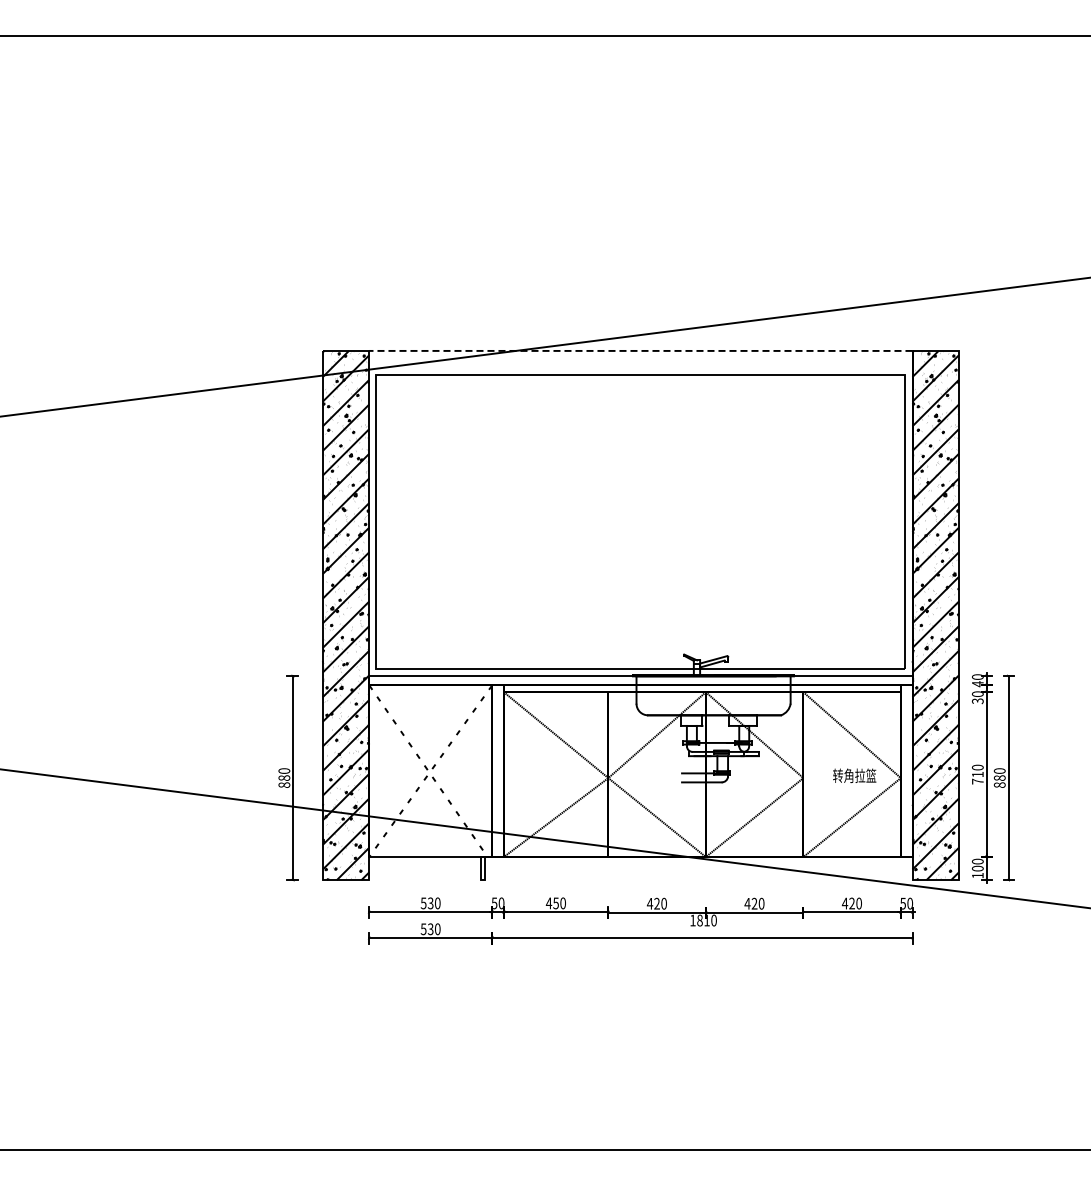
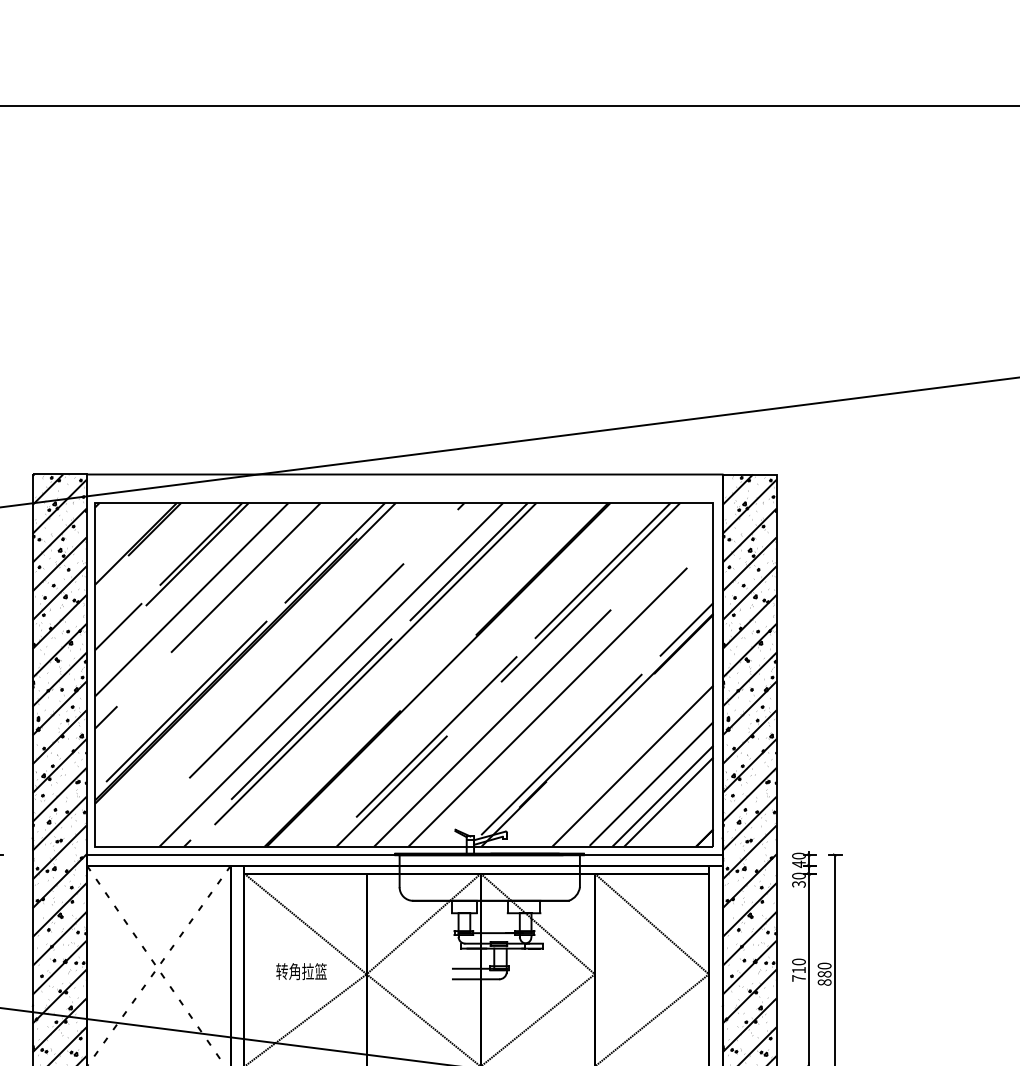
line: (640, 350) -> (404, 473), dashed -> solid
hatch: (640, 522) -> (404, 675), added
text: (854, 775) -> (301, 971), moved

